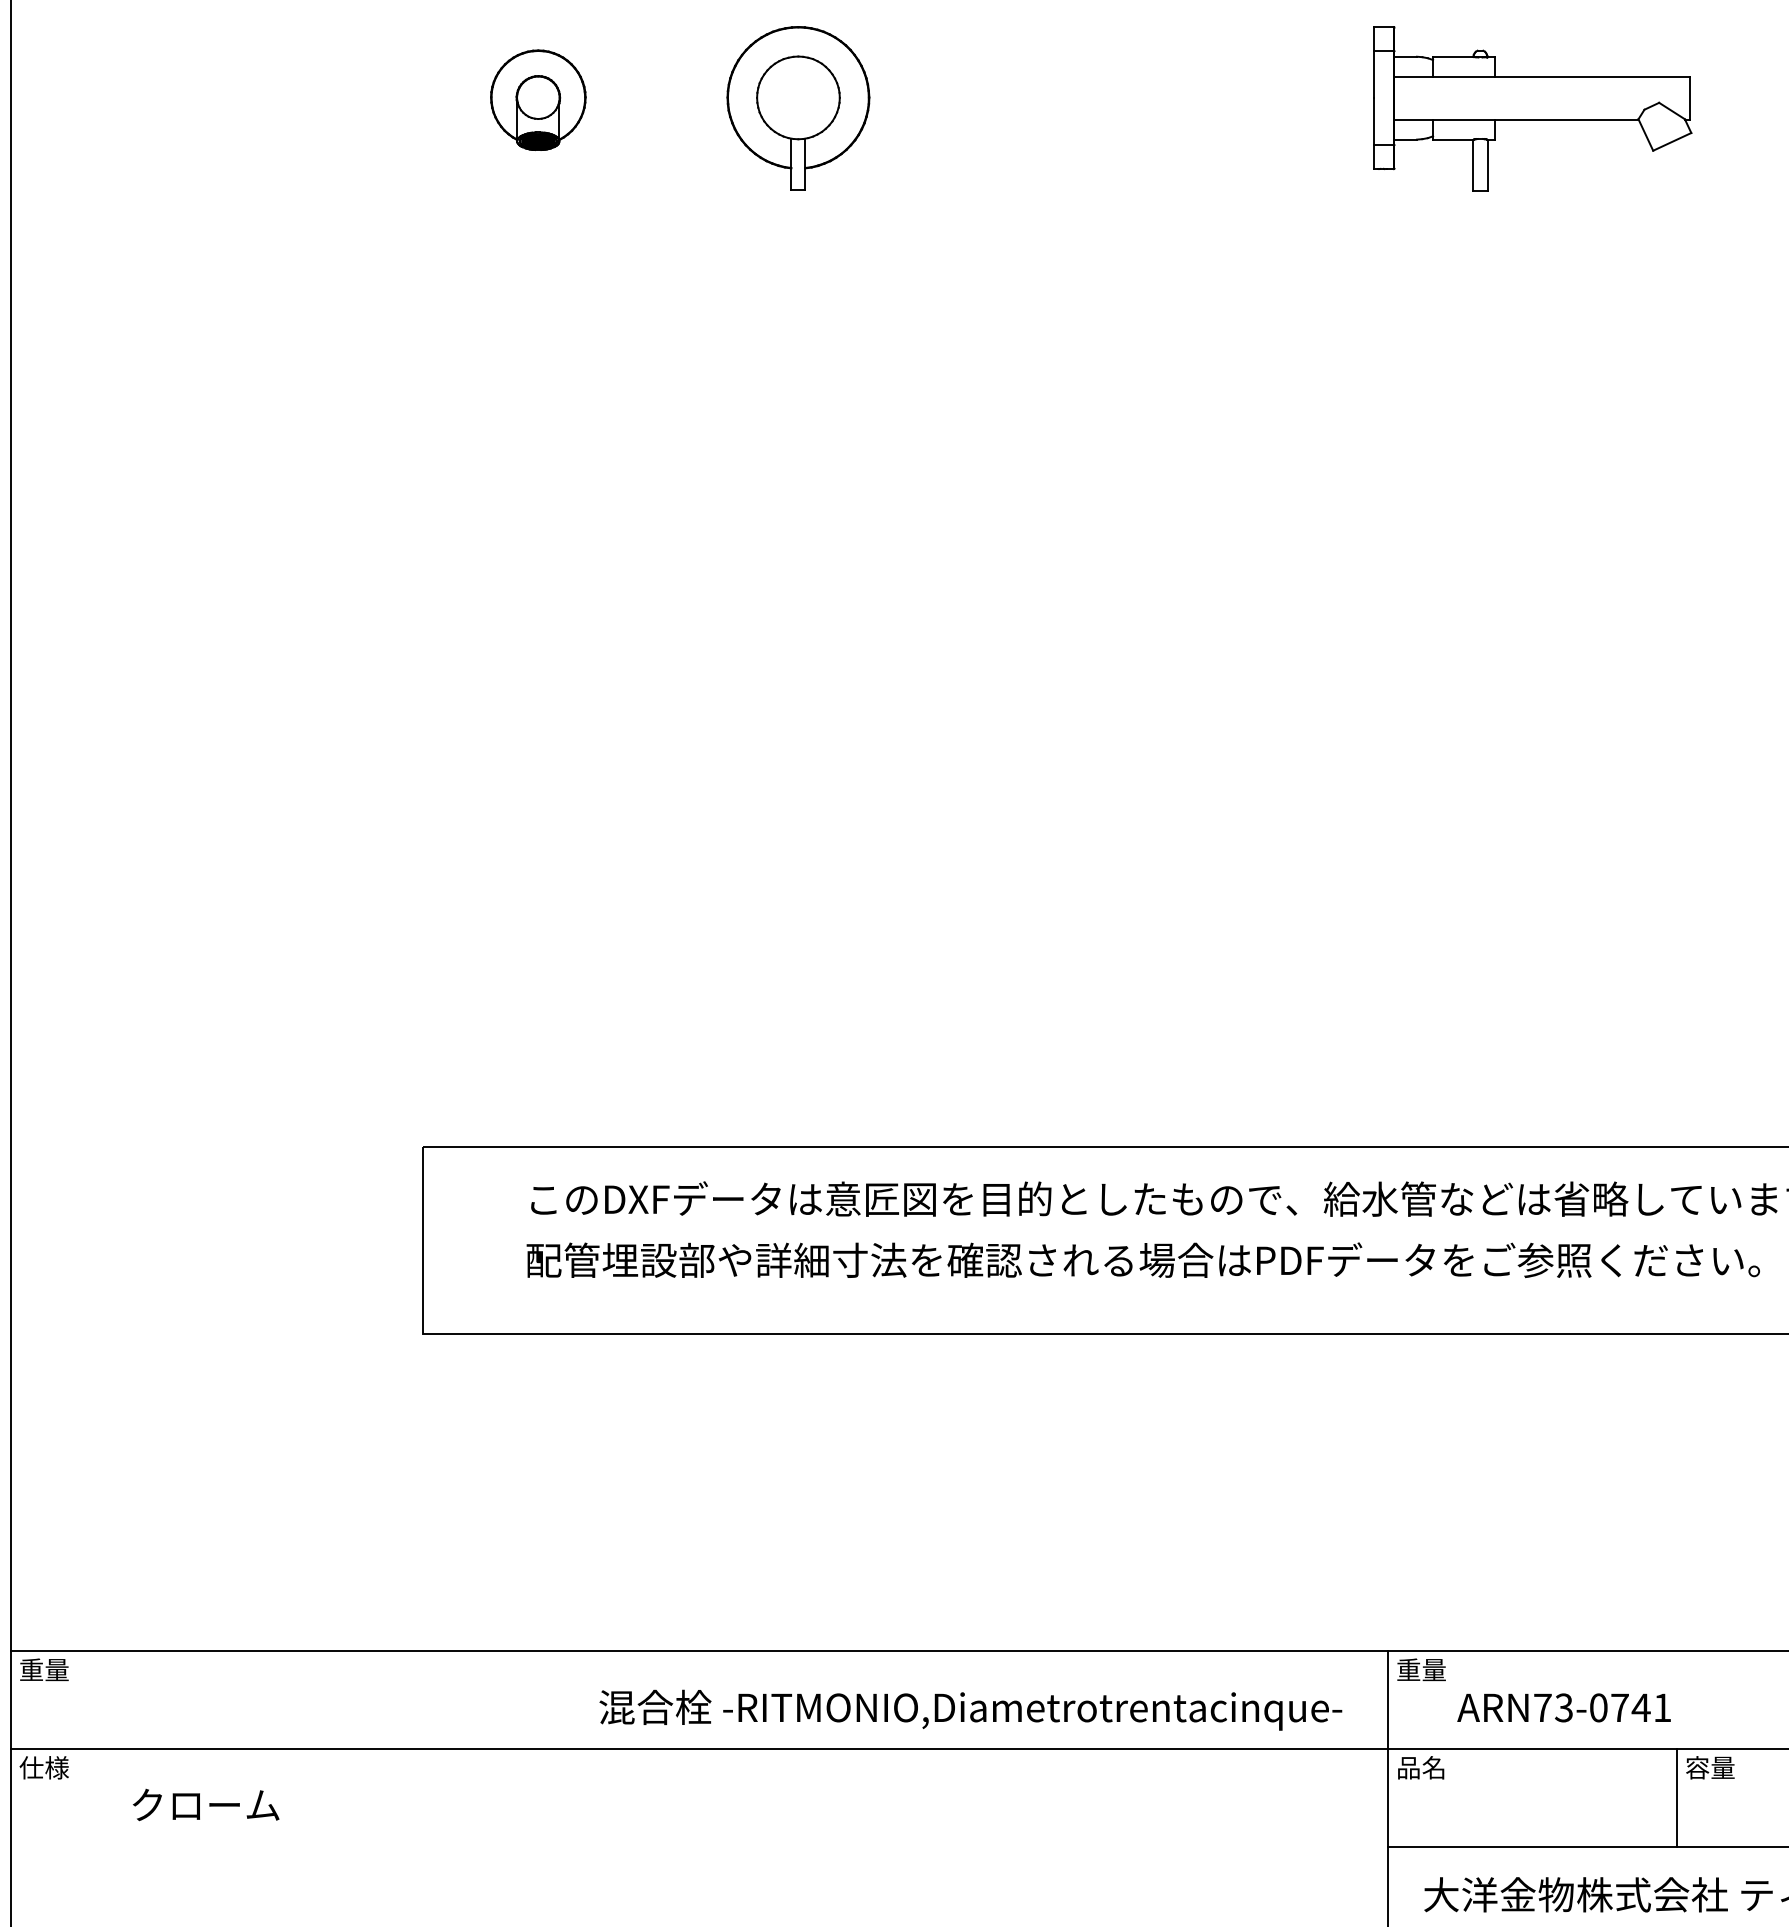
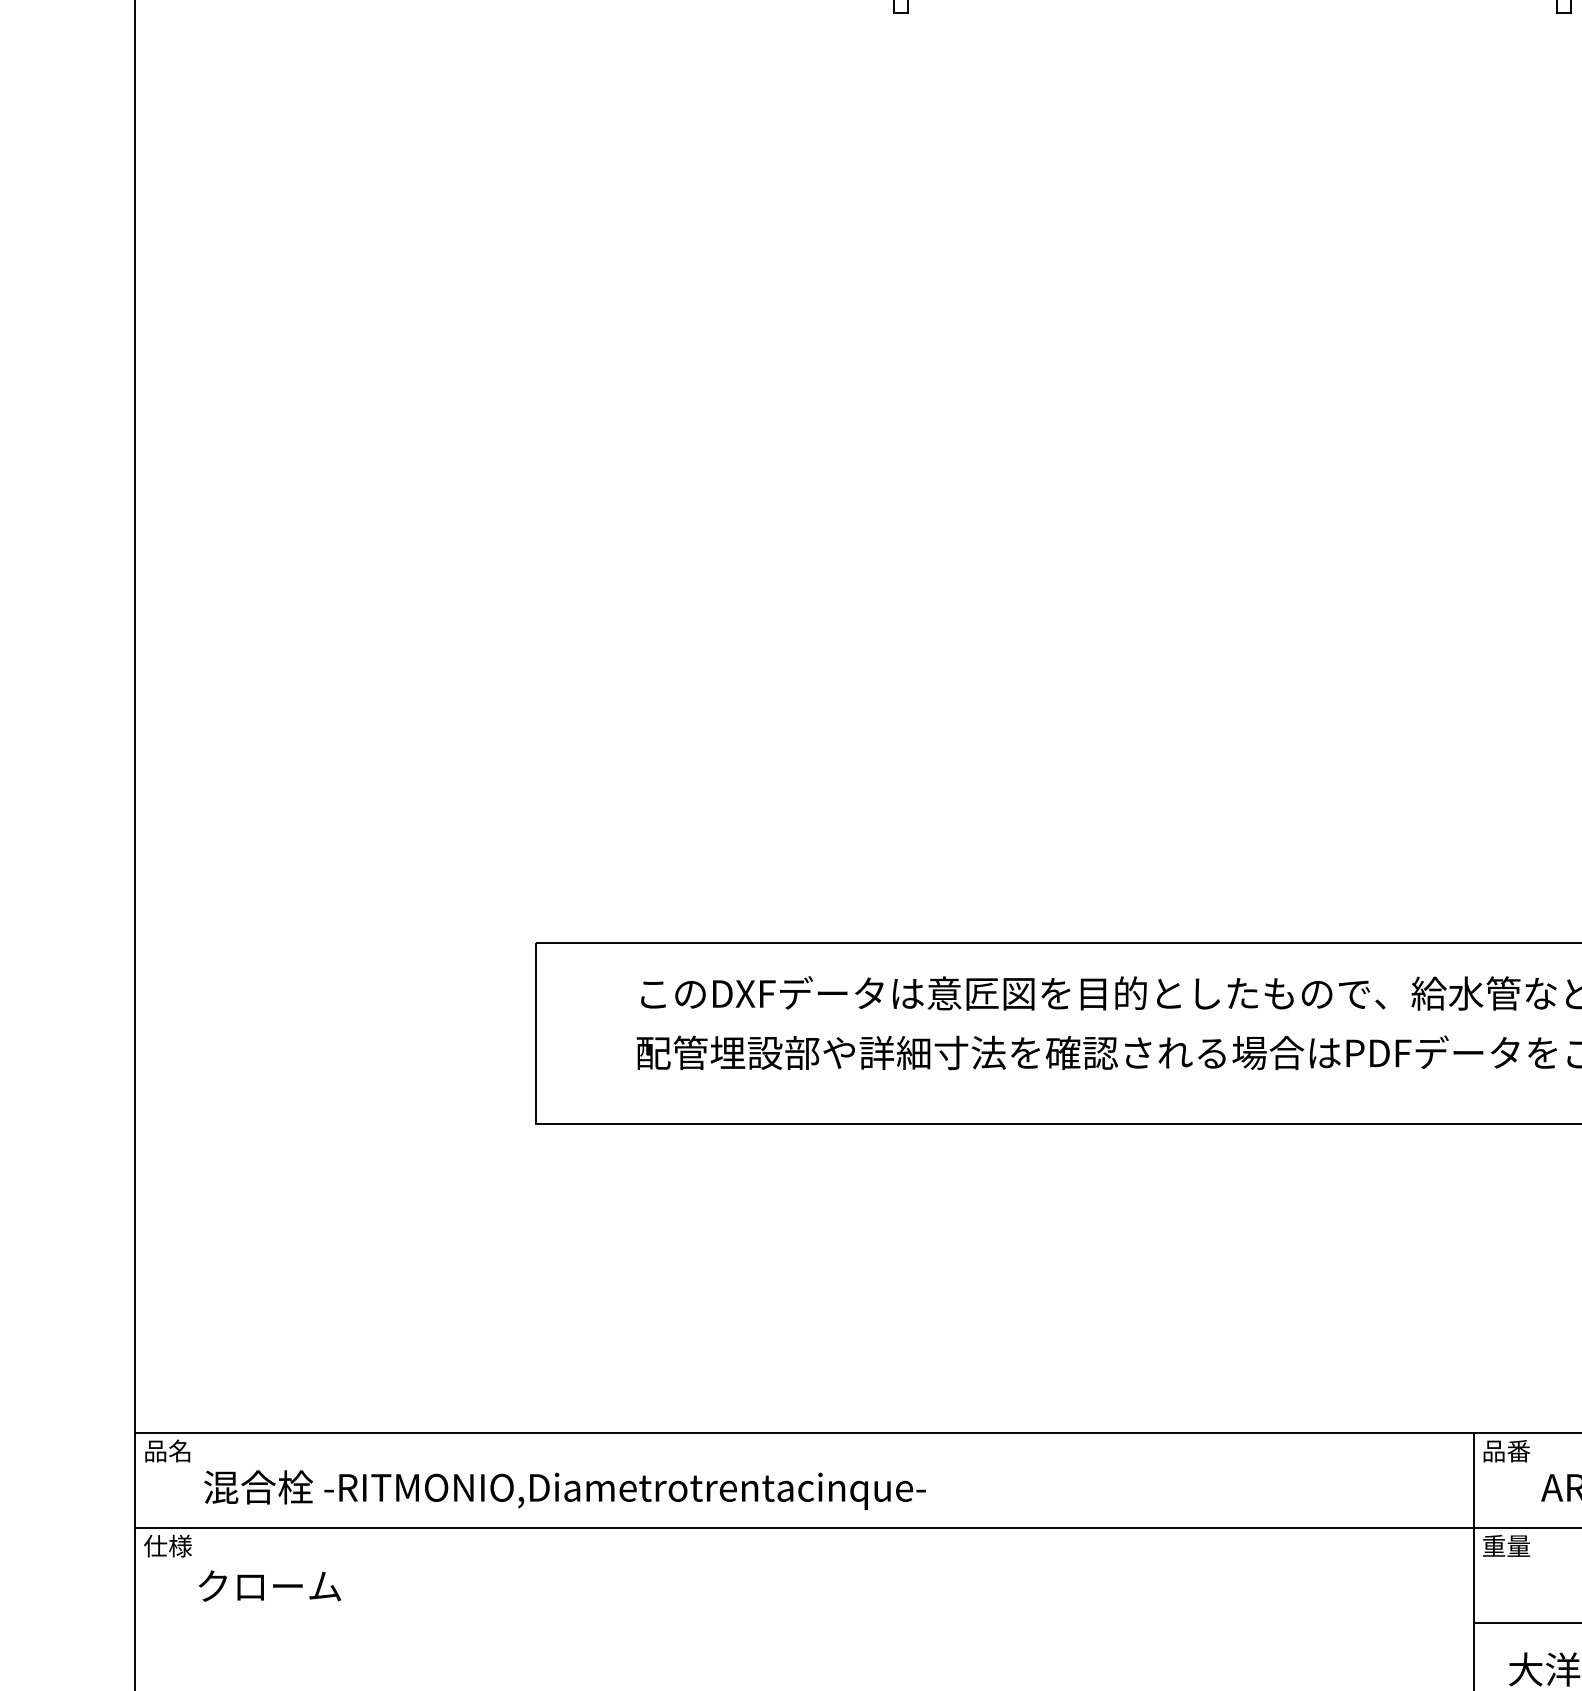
text: (44, 1669) -> (168, 1450), 重量 -> 品名
text: (1421, 1669) -> (1506, 1450), 重量 -> 品番
text: (970, 1709) -> (564, 1489), moved
text: (1421, 1767) -> (1506, 1545), 品名 -> 重量
text: (206, 1804) -> (270, 1585), moved

